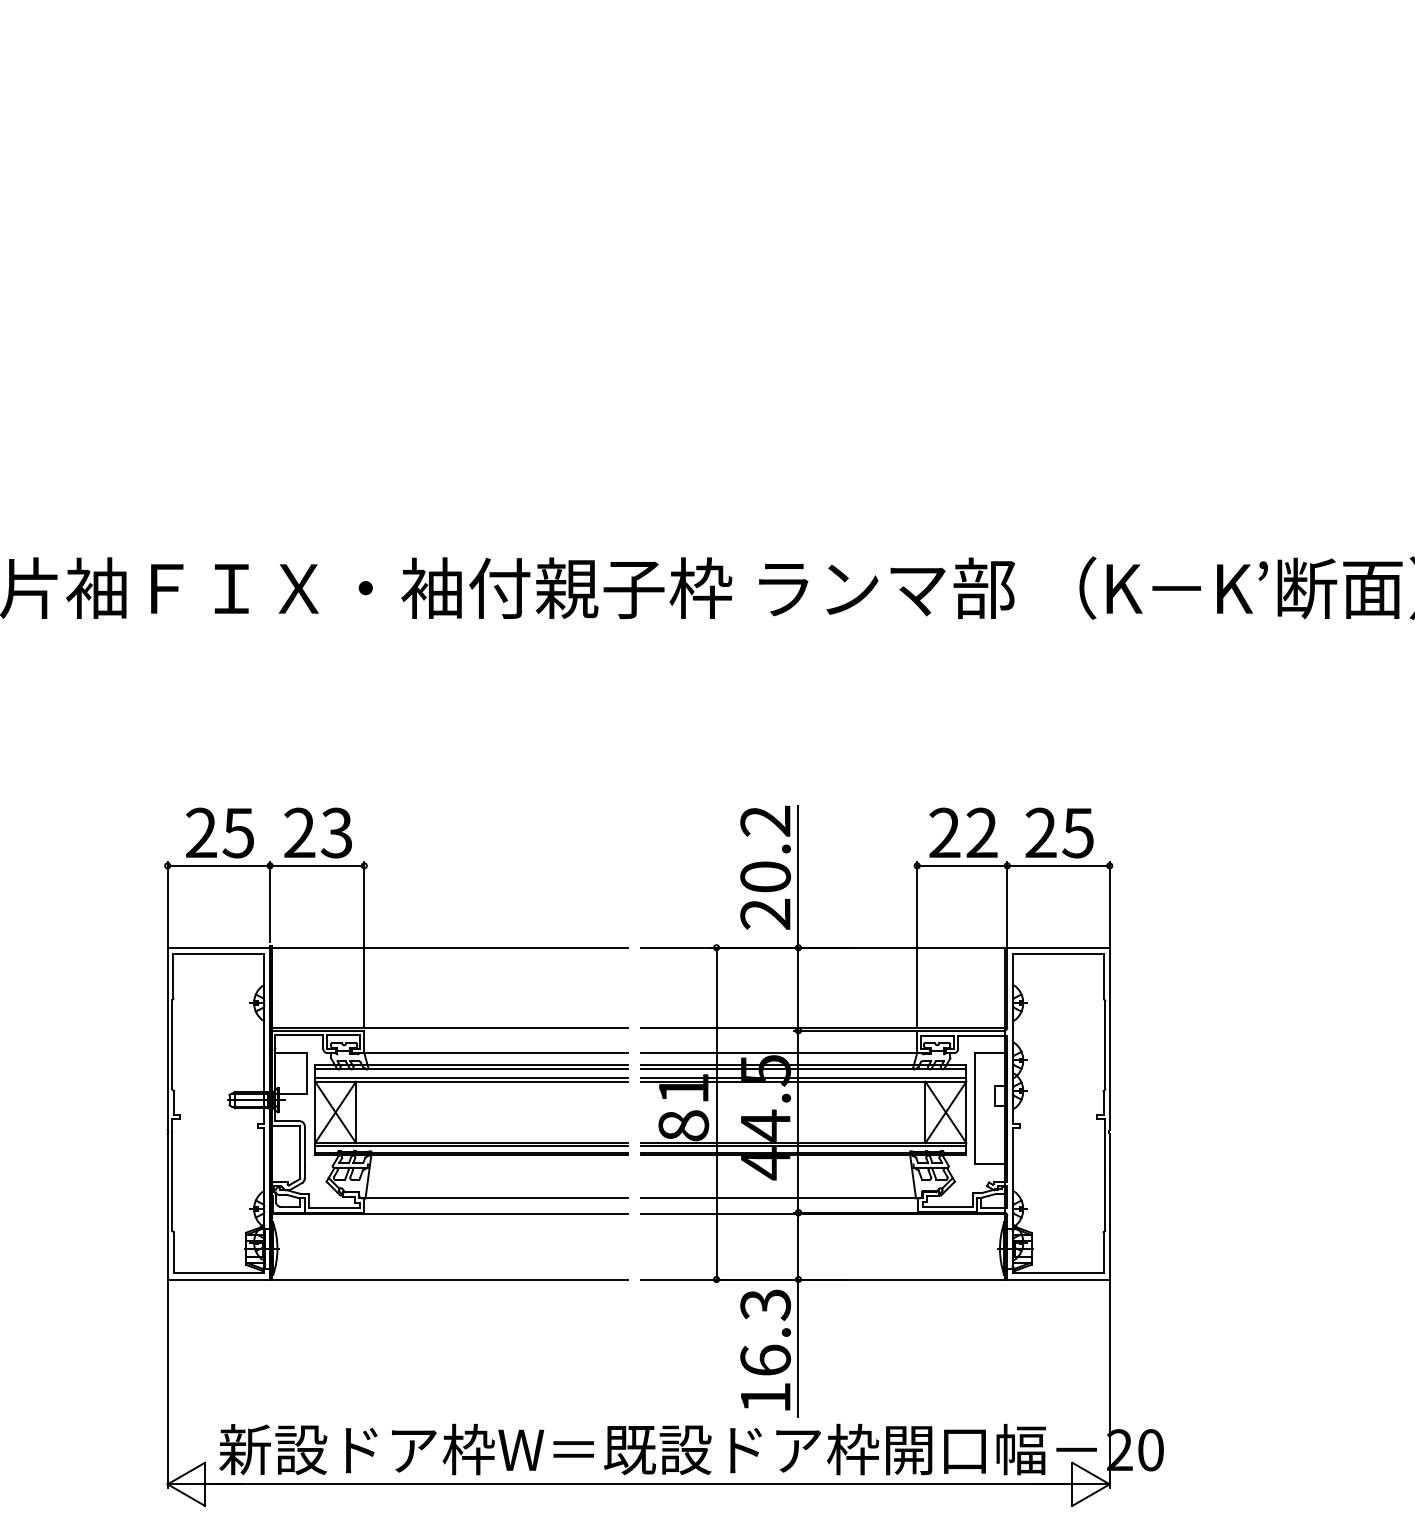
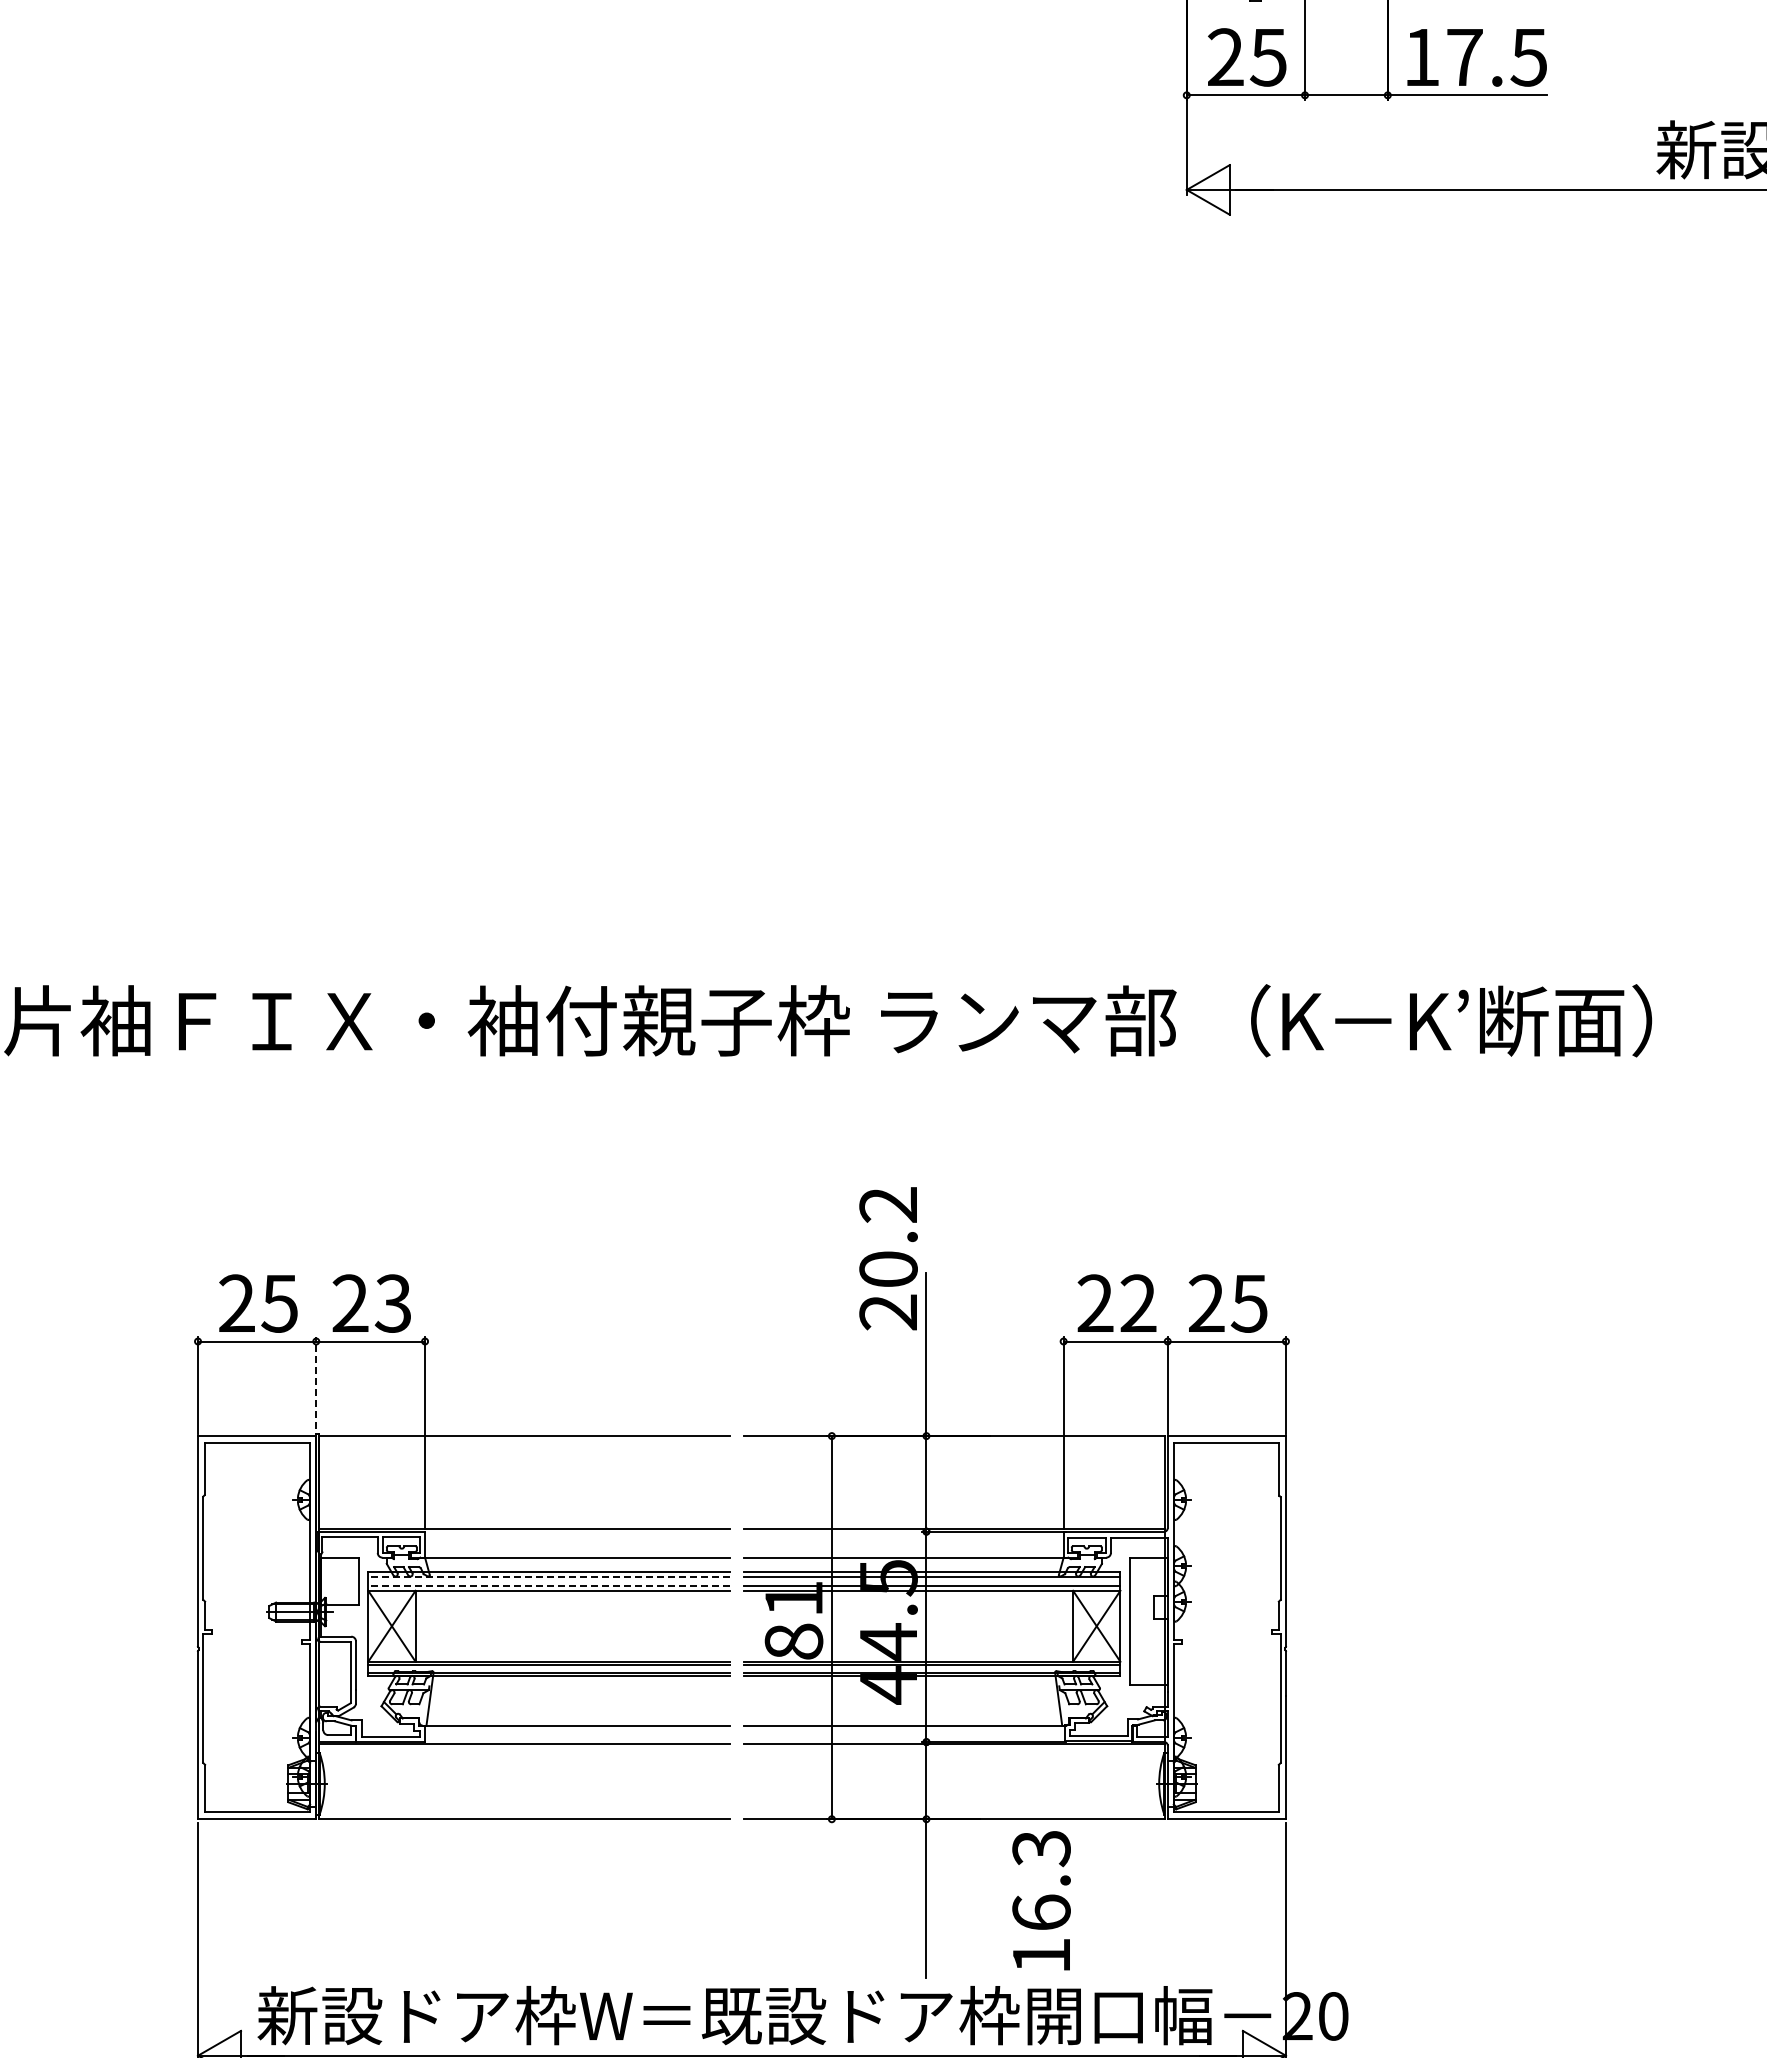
text: (765, 867) -> (888, 1258), moved
line: (270, 901) -> (316, 1382), solid -> dashed
line: (472, 1069) -> (549, 1576), solid -> dashed
line: (472, 1078) -> (549, 1586), solid -> dashed
text: (765, 1349) -> (1041, 1900), moved

